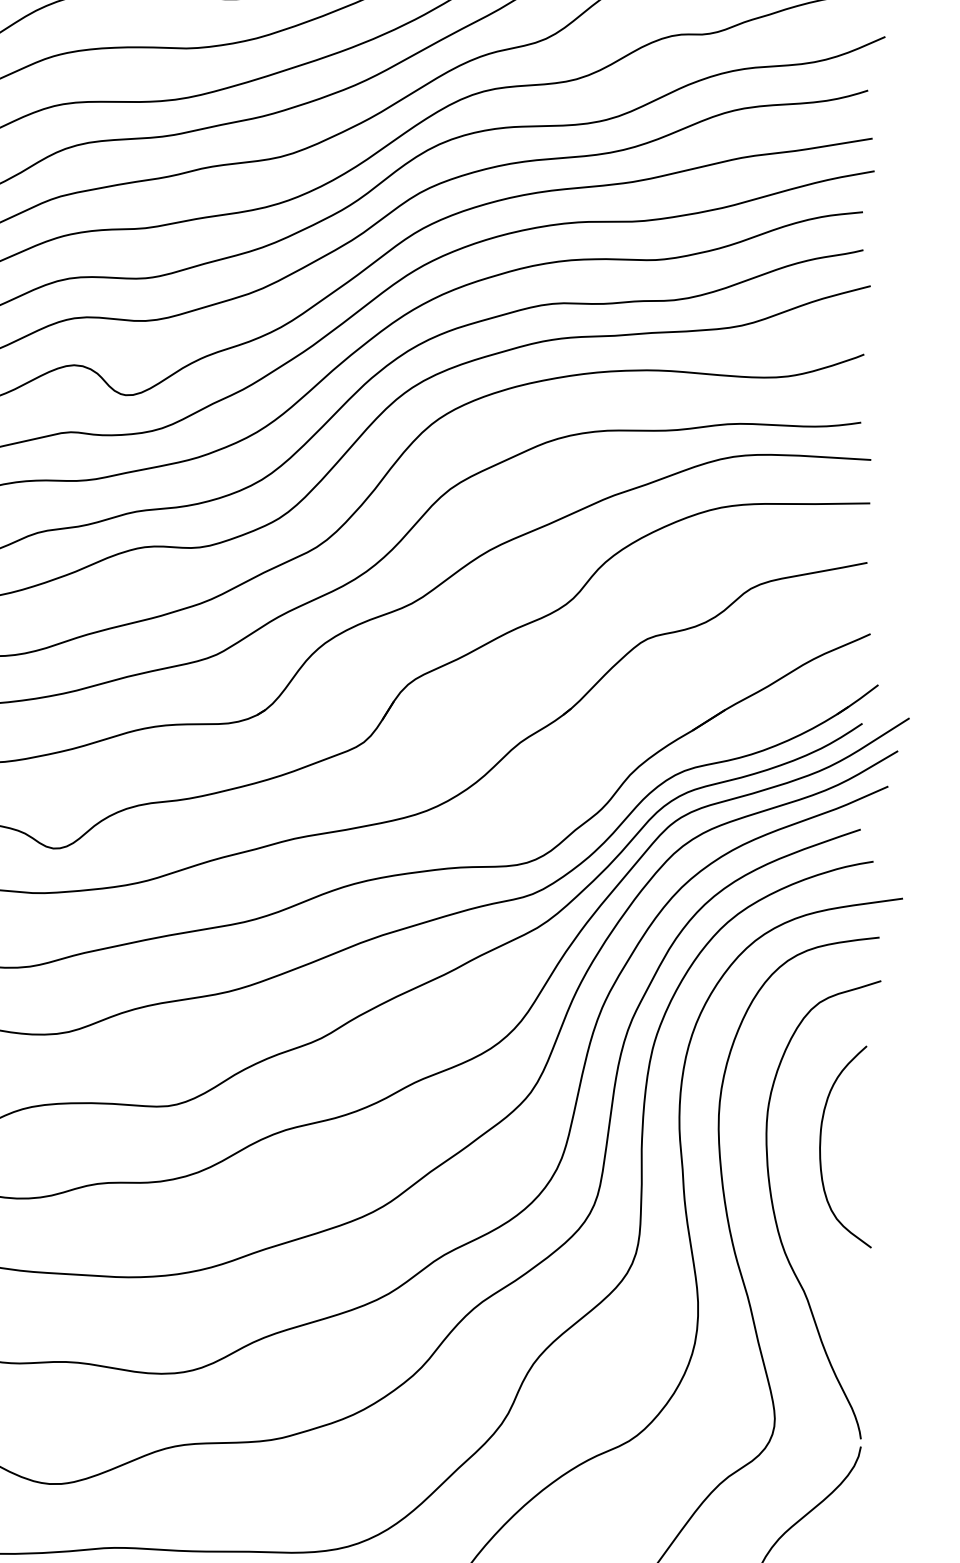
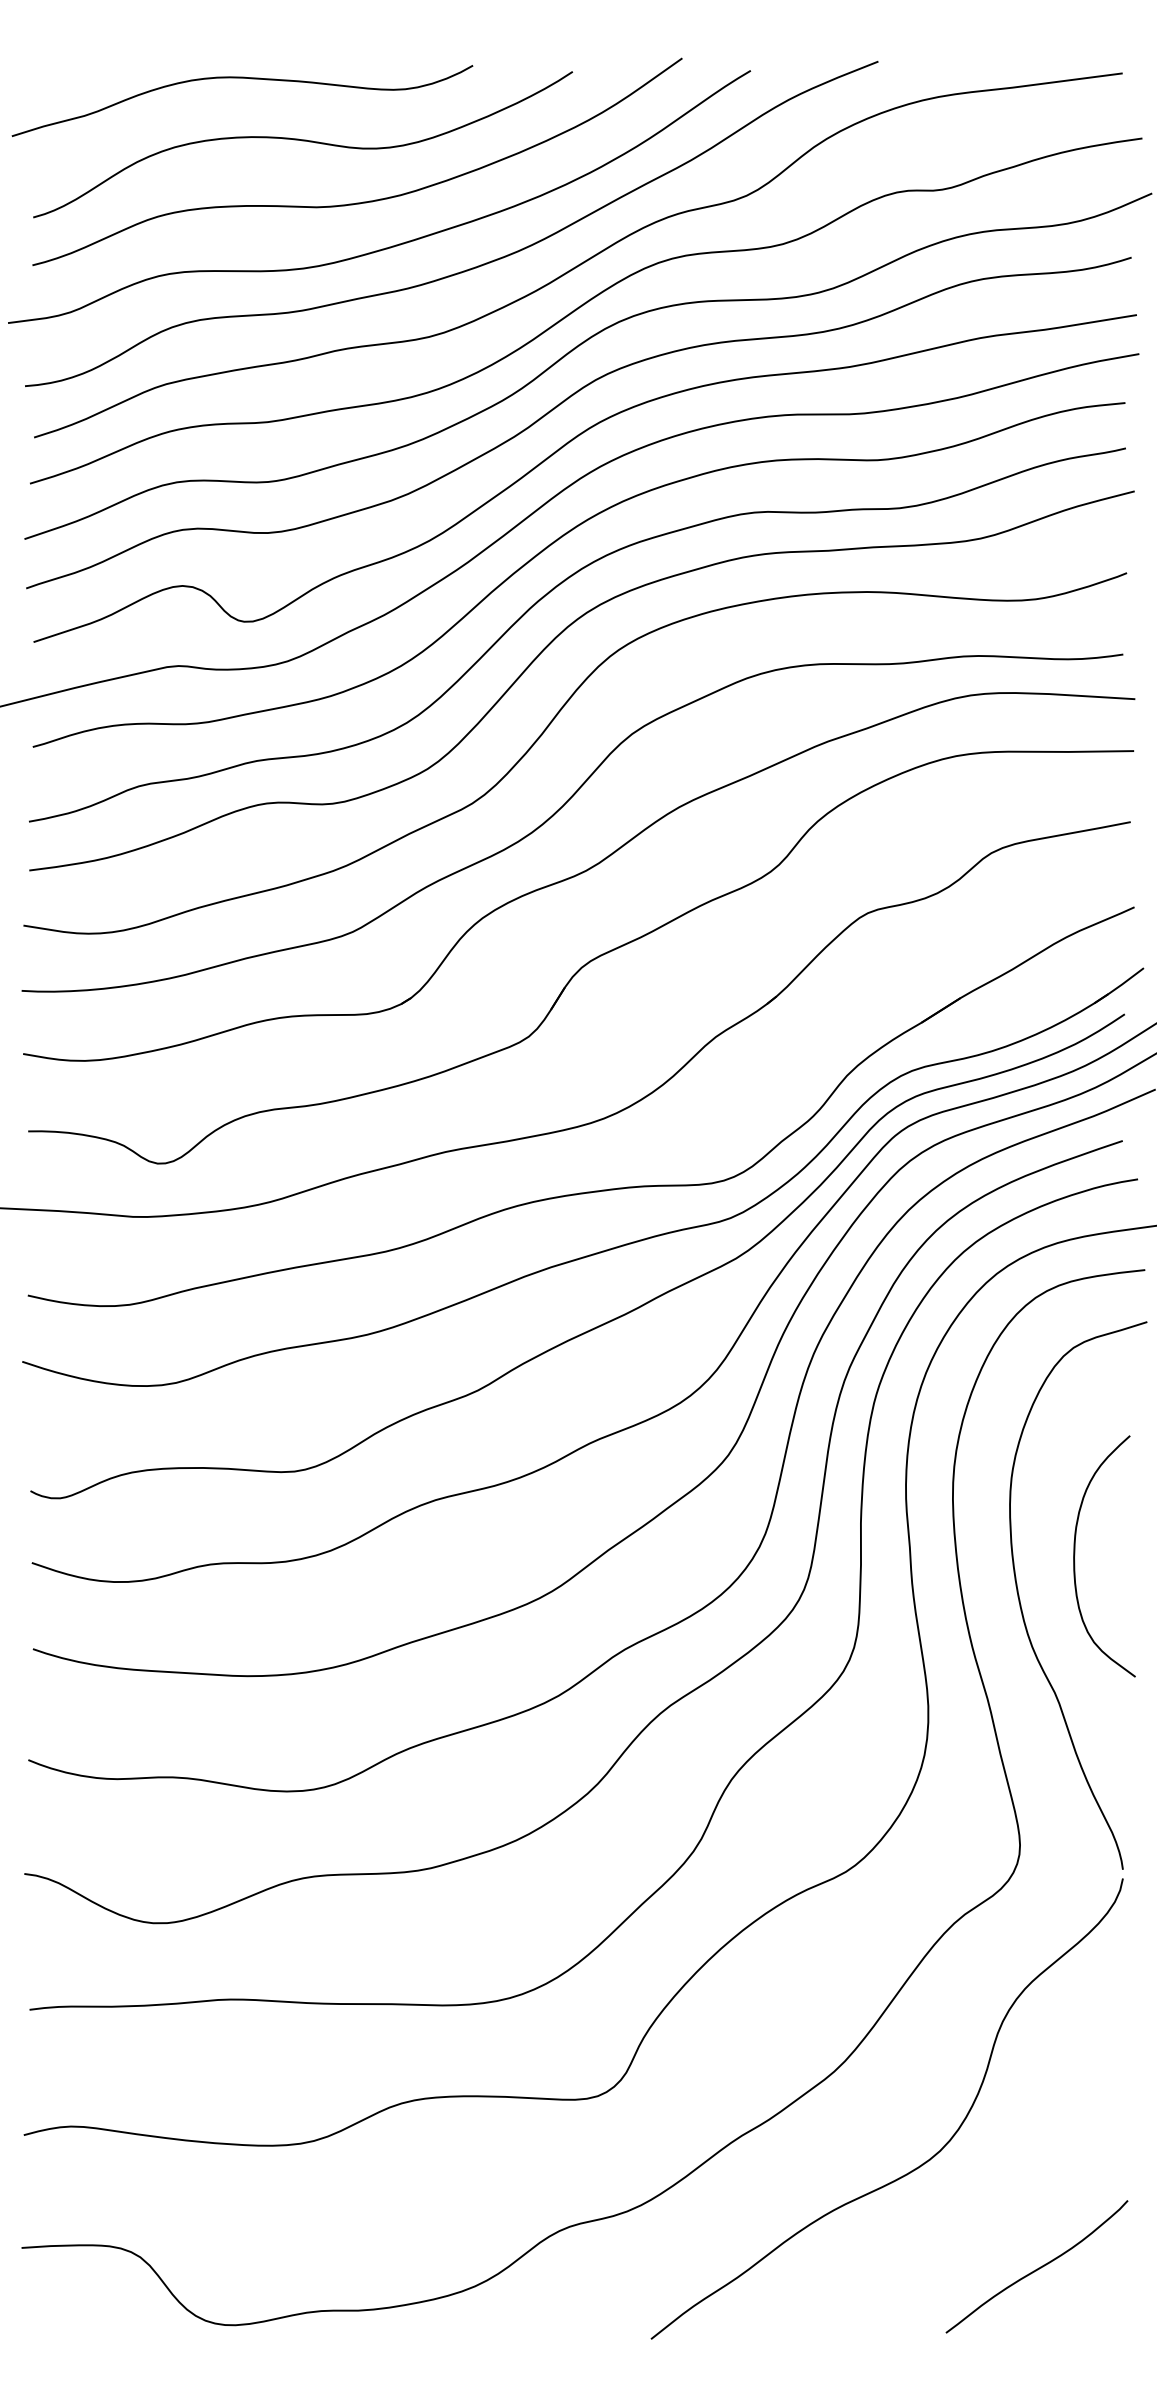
curve: (821, 1146) -> (1075, 1555), moved

